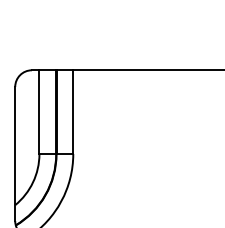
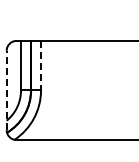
line: (74, 111) -> (41, 65), solid -> dashed
line: (14, 154) -> (6, 90), solid -> dashed

